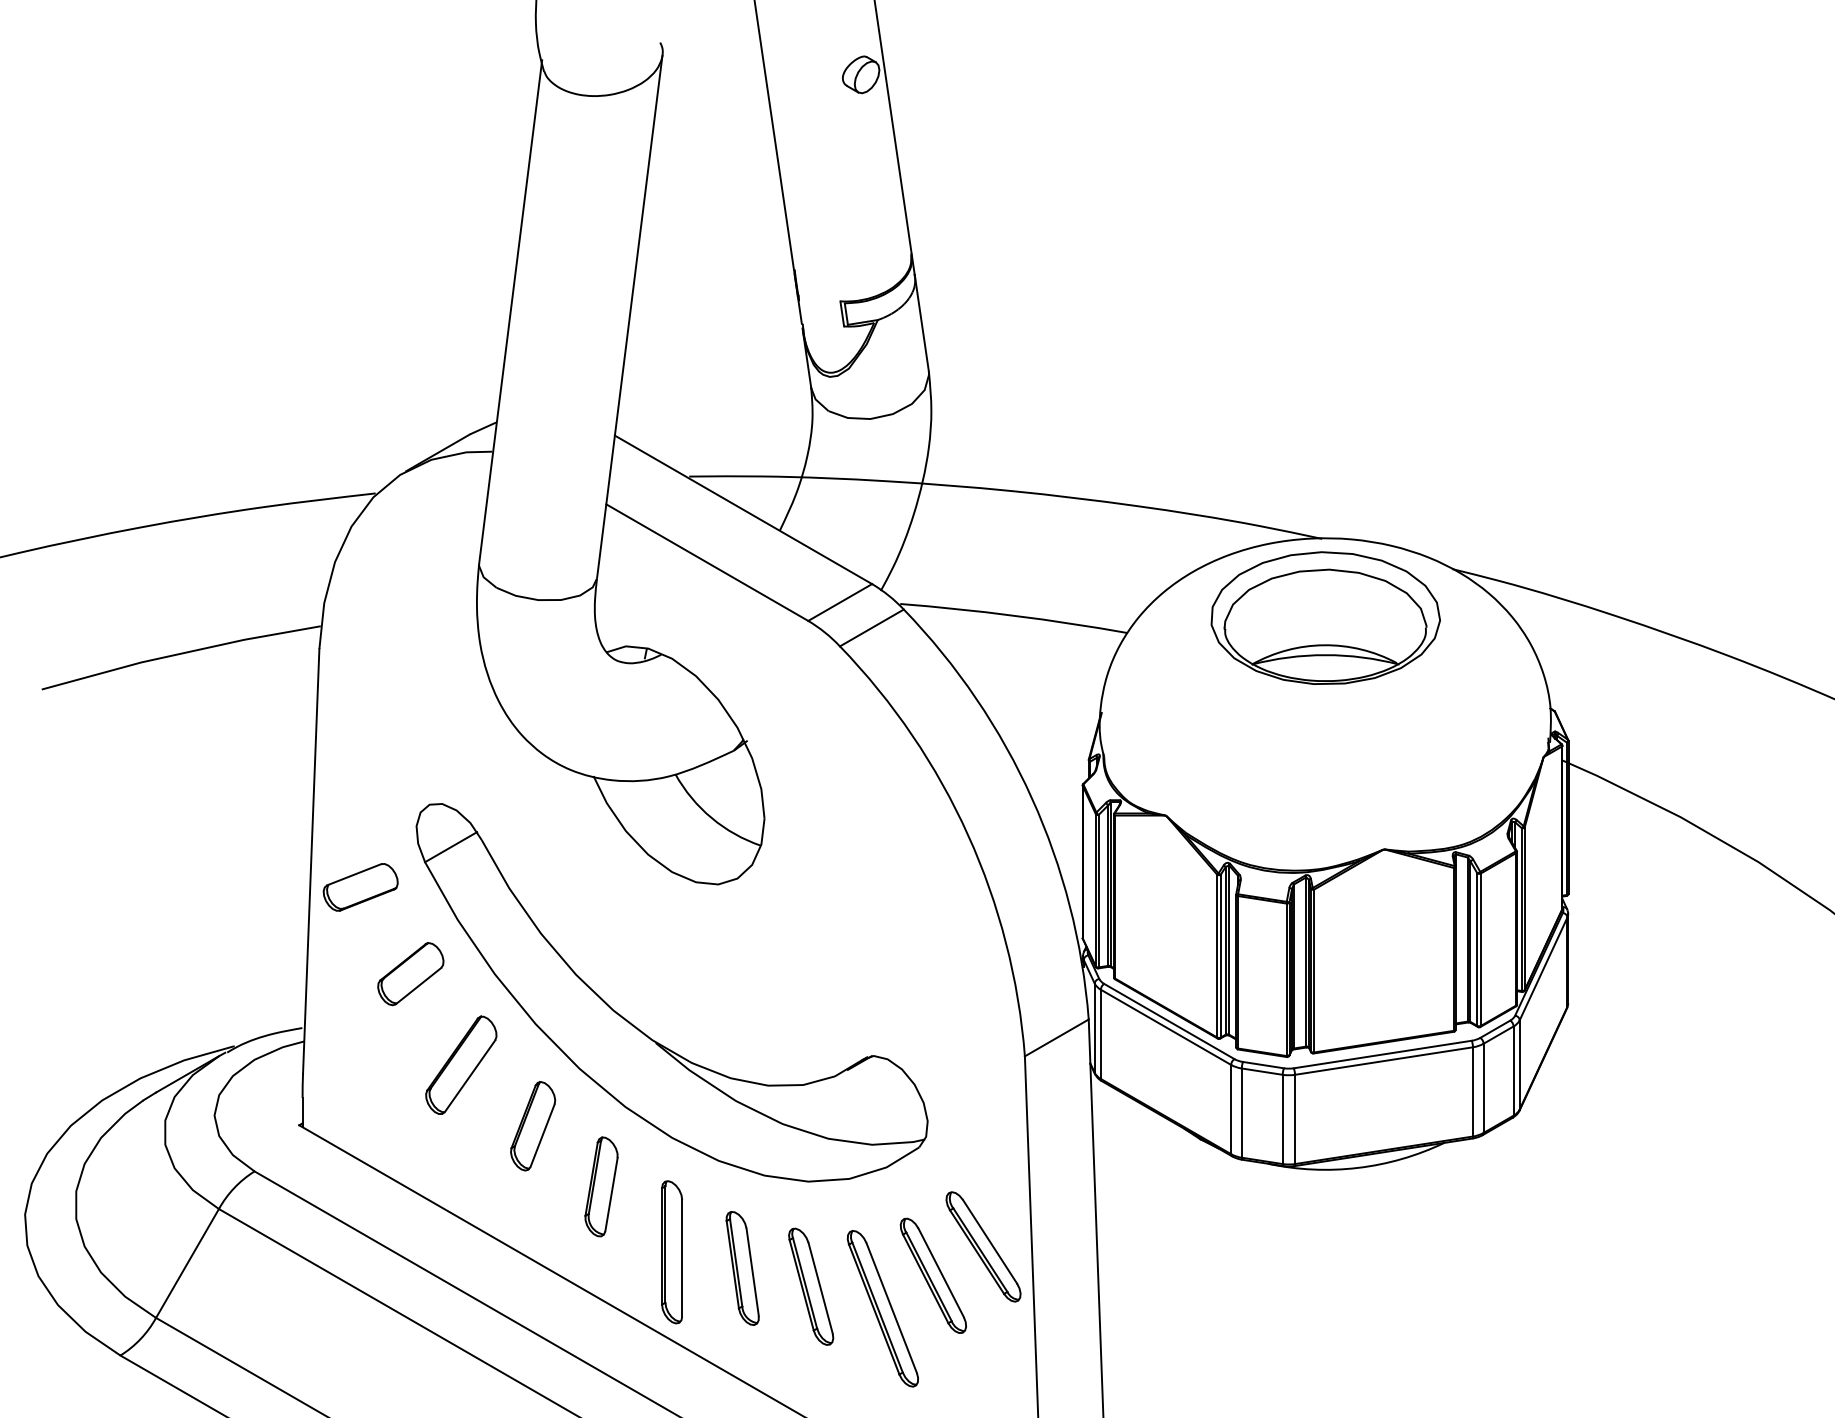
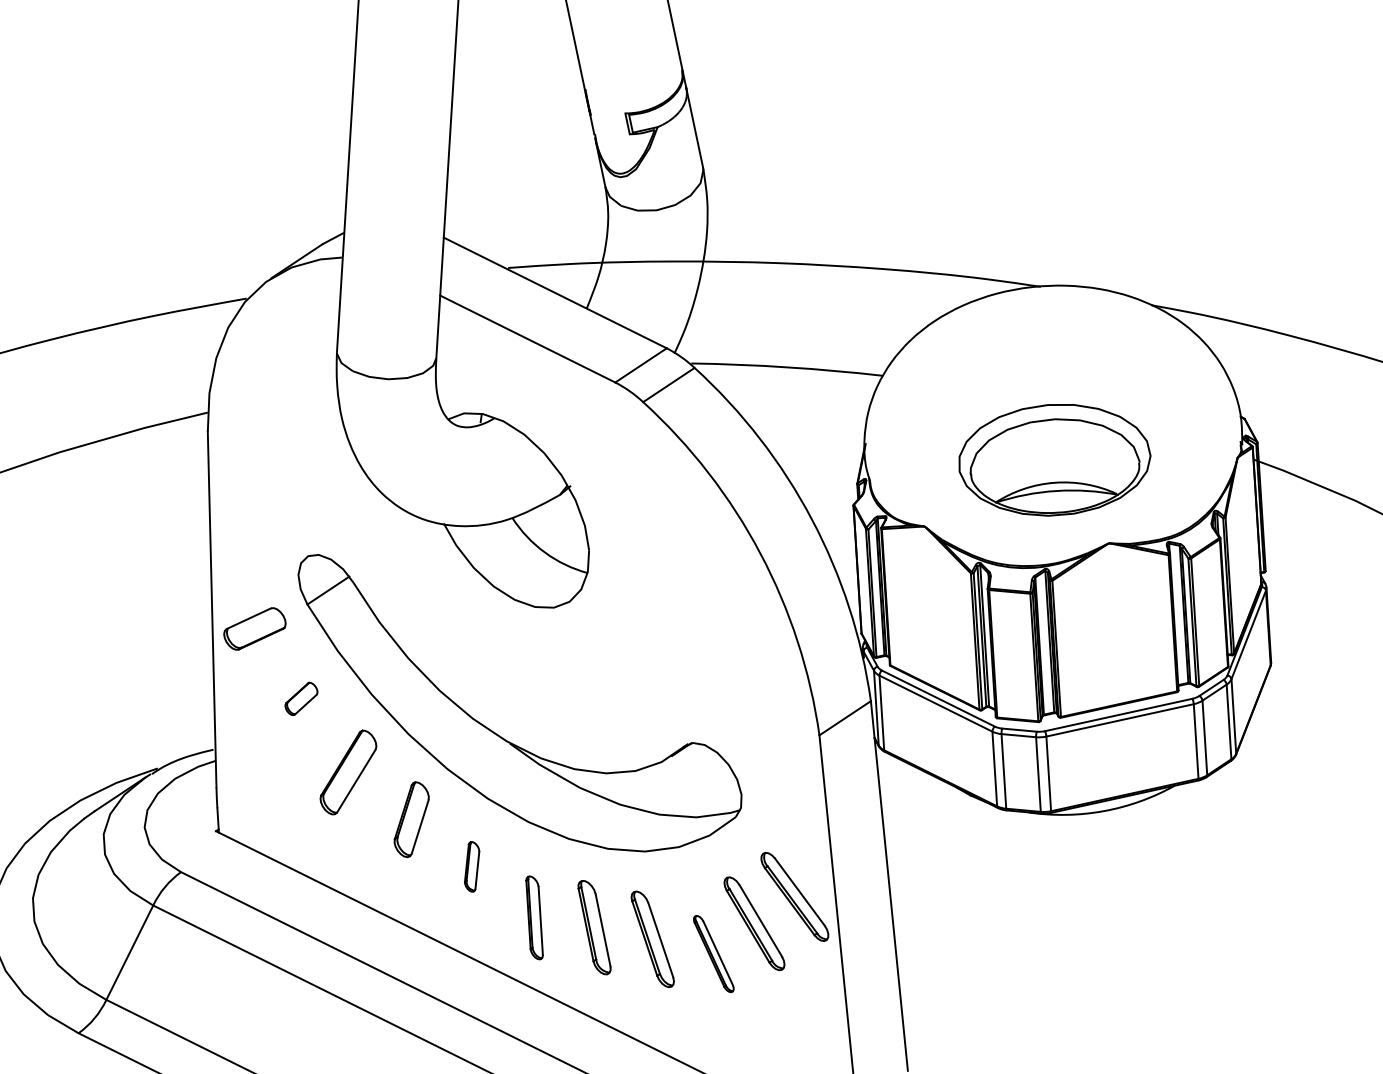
part: (1325, 617) -> (1054, 459), moved
part: (410, 974) -> (301, 699), size x0.6
part: (601, 1186) -> (472, 866), size x0.6
part: (671, 1252) -> (534, 918), size x0.7
part: (882, 1308) -> (713, 953), size x0.6

